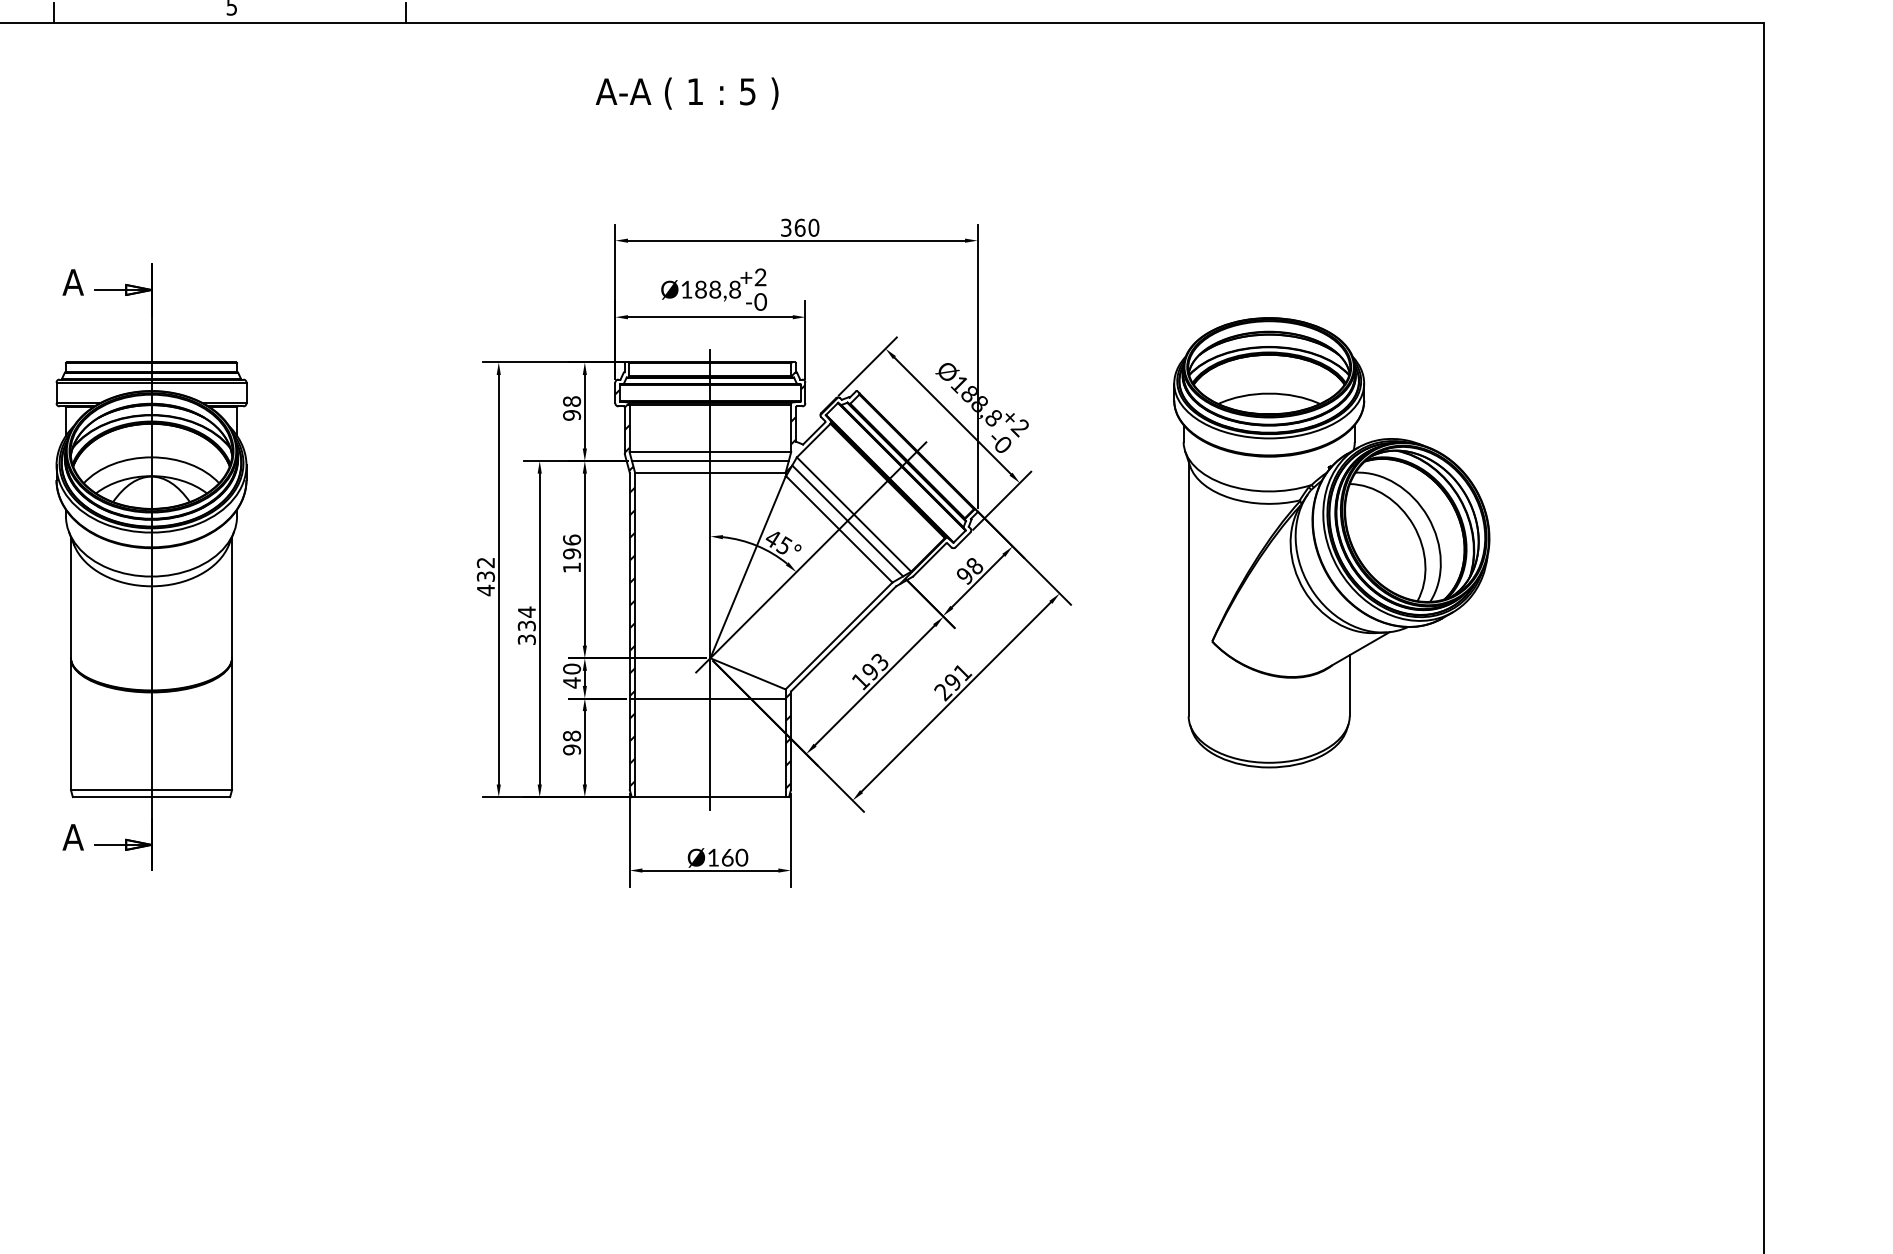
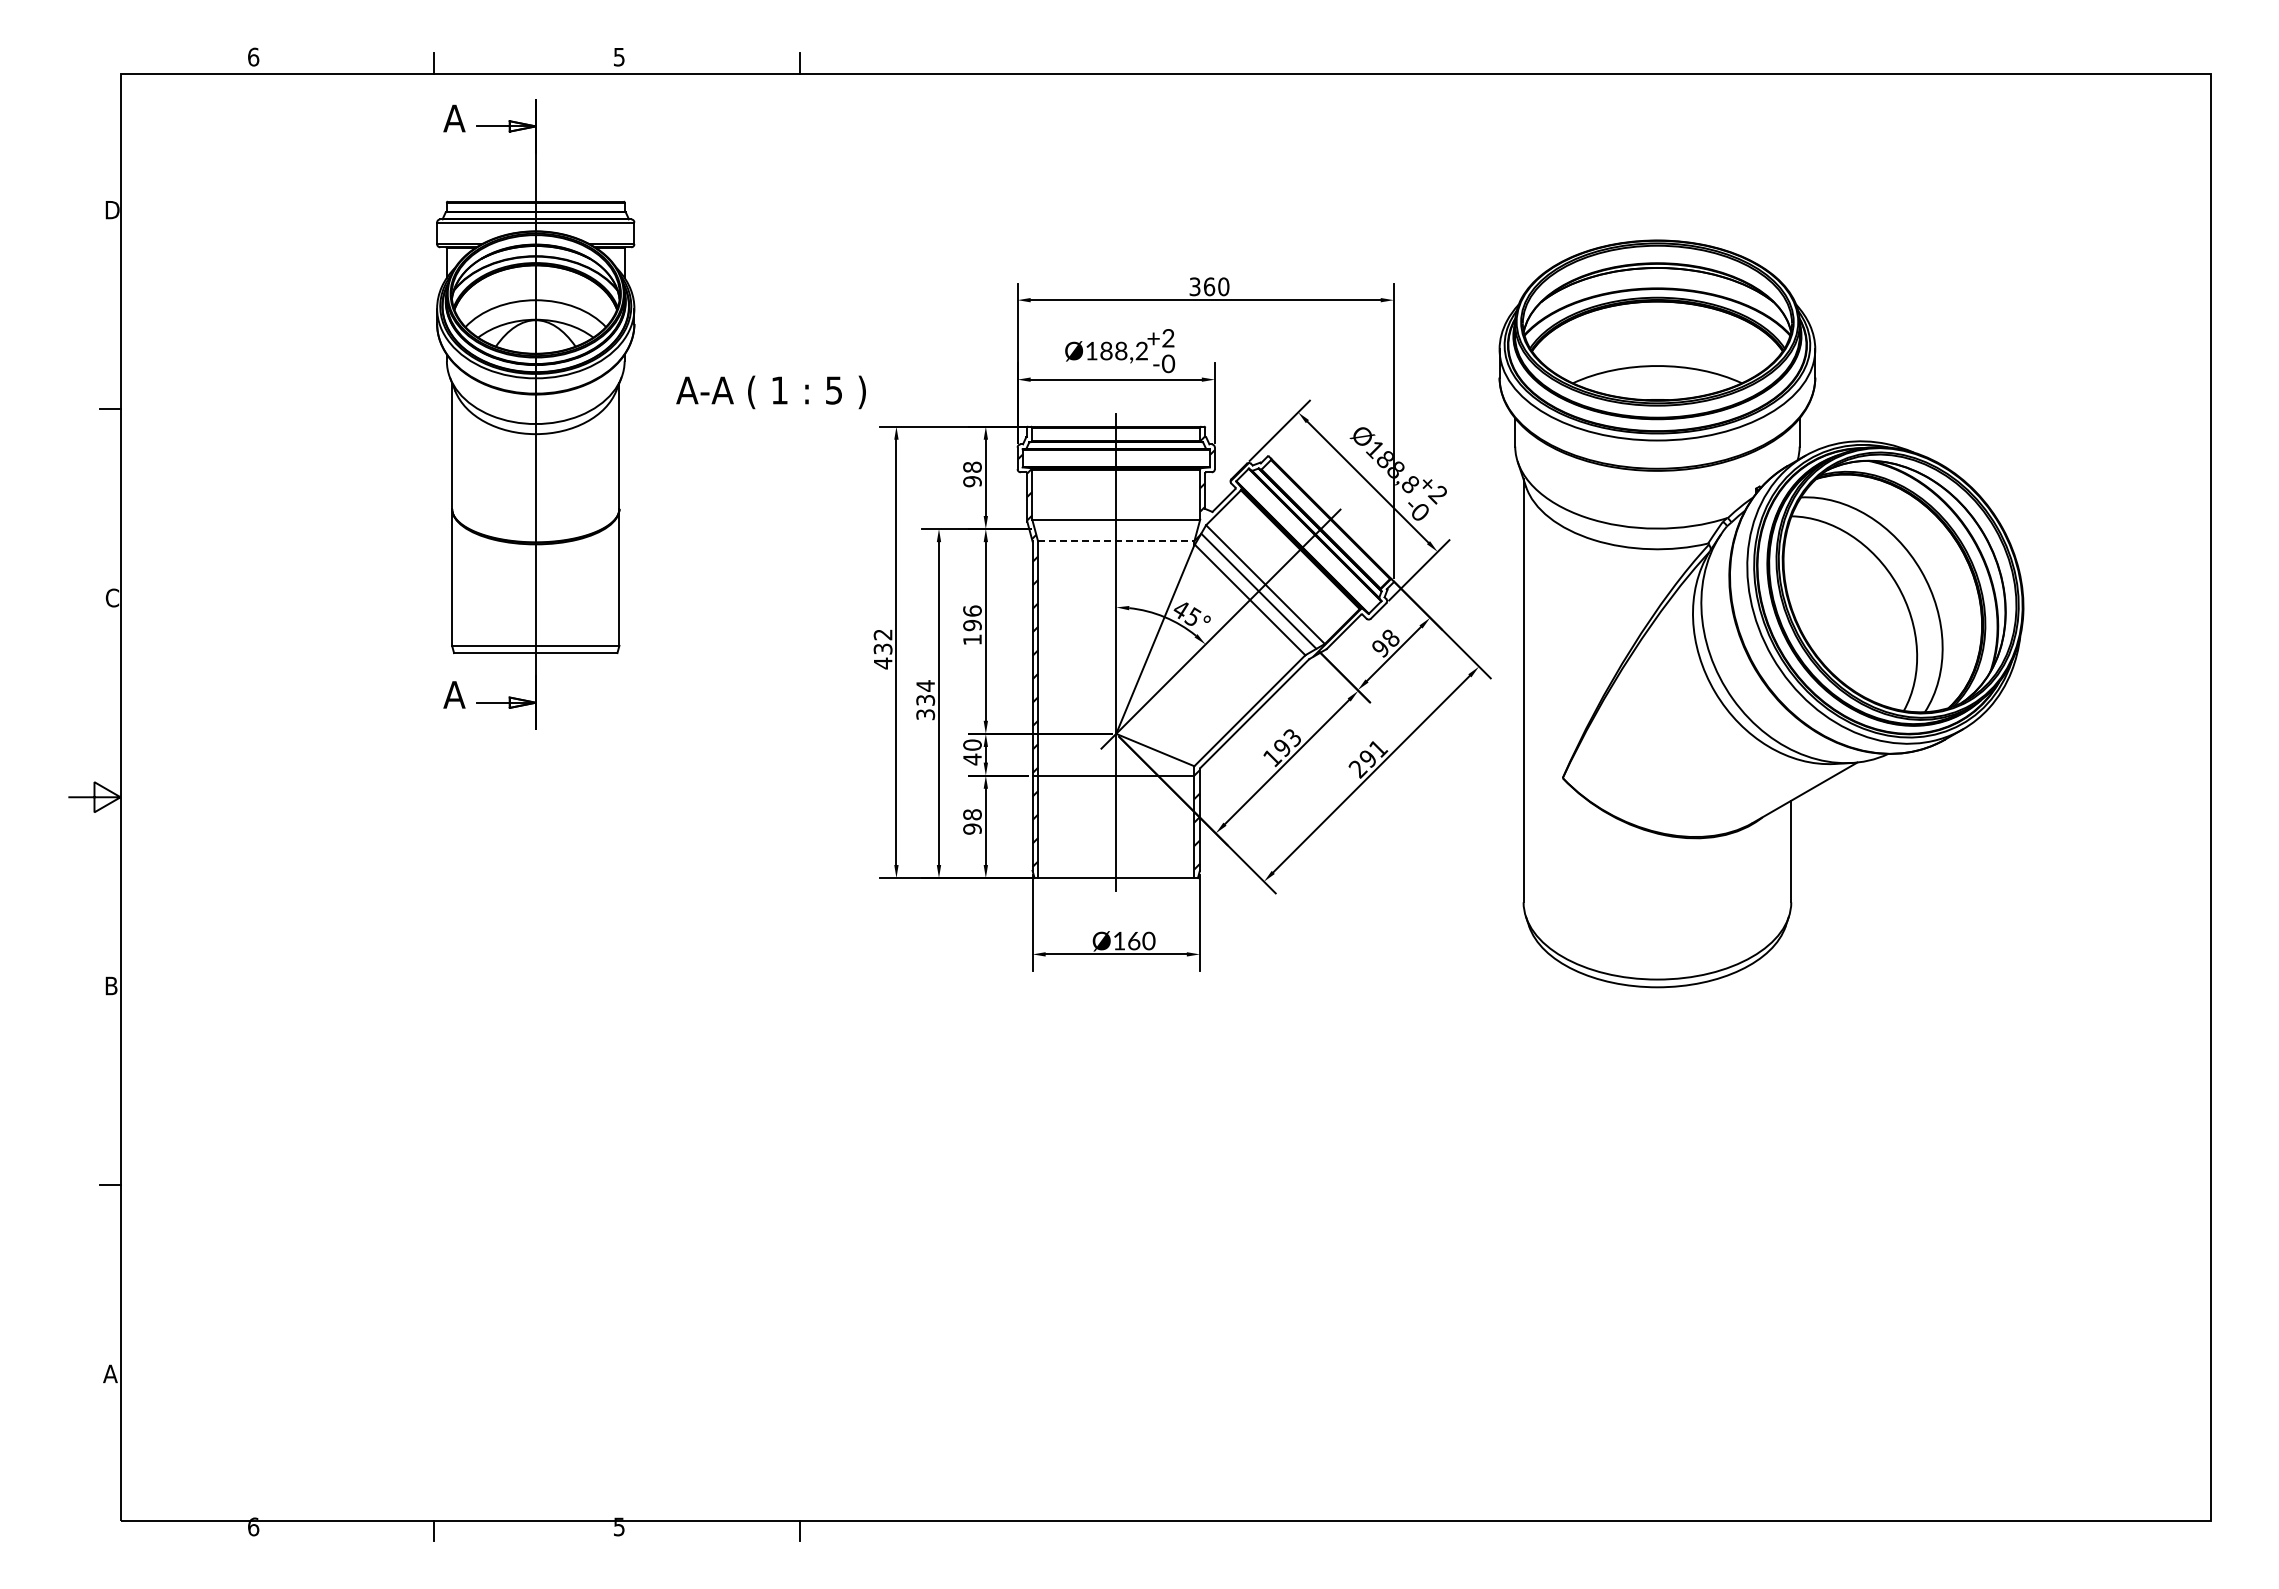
text: (686, 93) -> (770, 392), moved
text: (734, 290) -> (1141, 351), Ø188,8 -> Ø188,2
line: (709, 461) -> (1115, 529), removed
line: (710, 473) -> (1116, 541), solid -> dashed
part: (1331, 542) -> (1761, 613), size x1.6
part: (151, 567) -> (535, 414), moved

